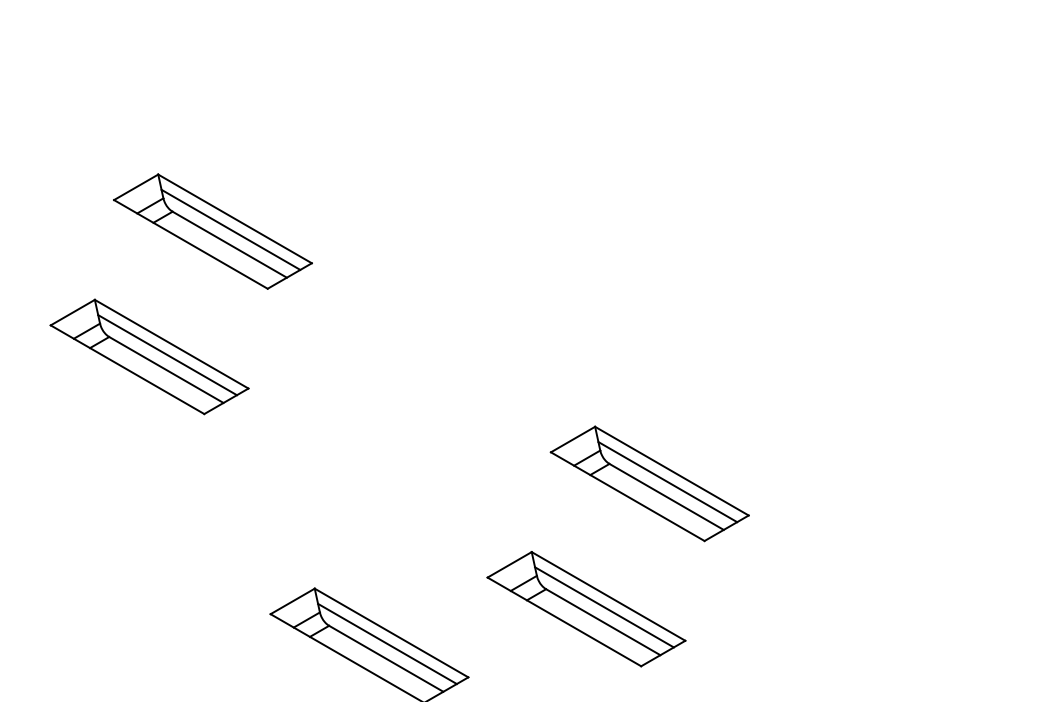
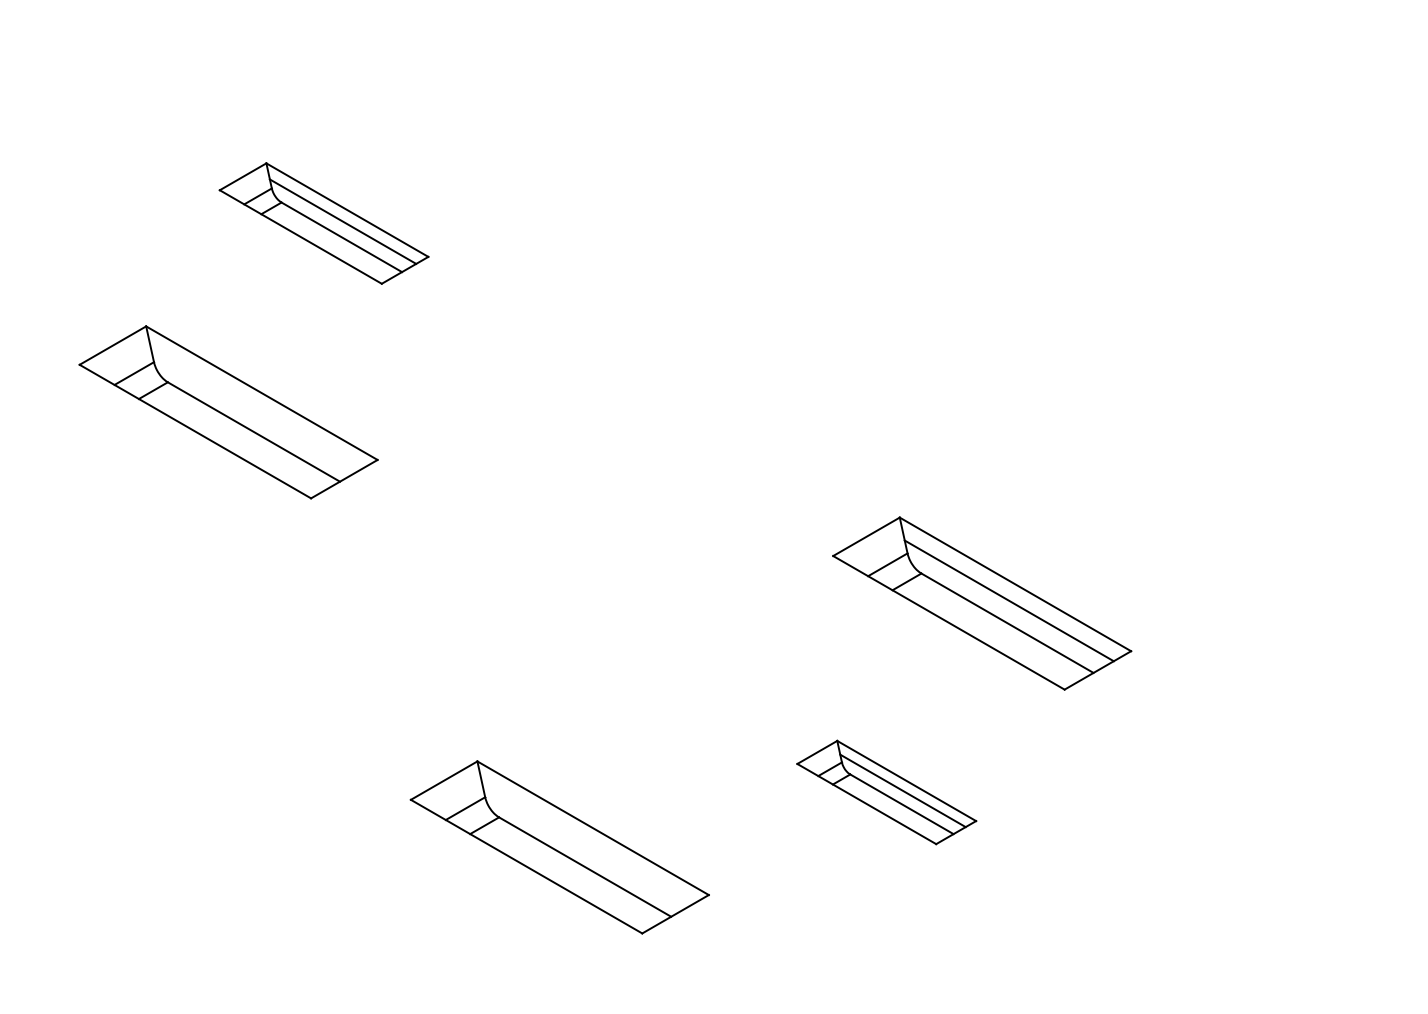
part: (212, 231) -> (323, 223), size x0.7
line: (167, 355) -> (255, 410), removed
part: (586, 609) -> (886, 792), size x0.6
line: (387, 643) -> (586, 844), removed

